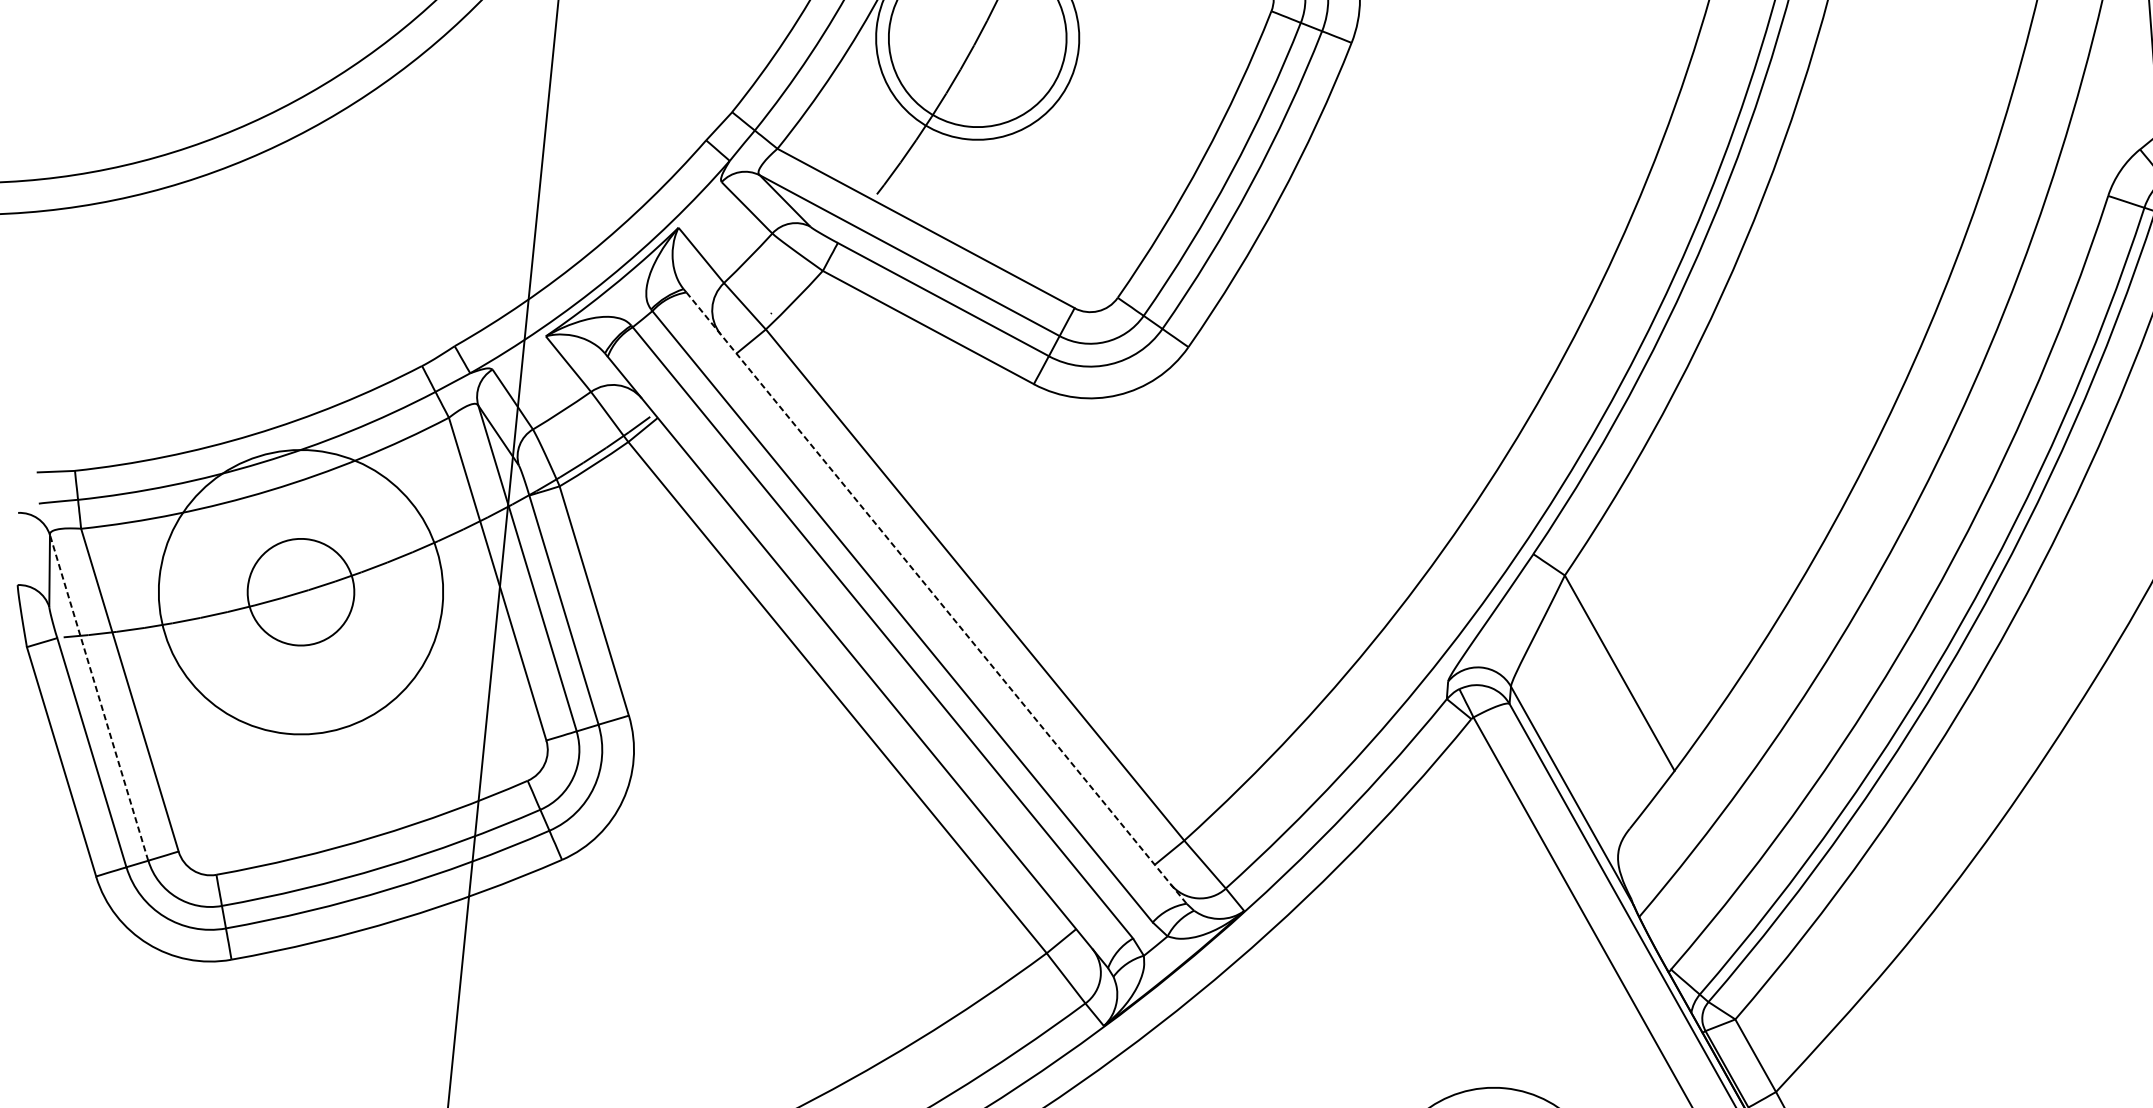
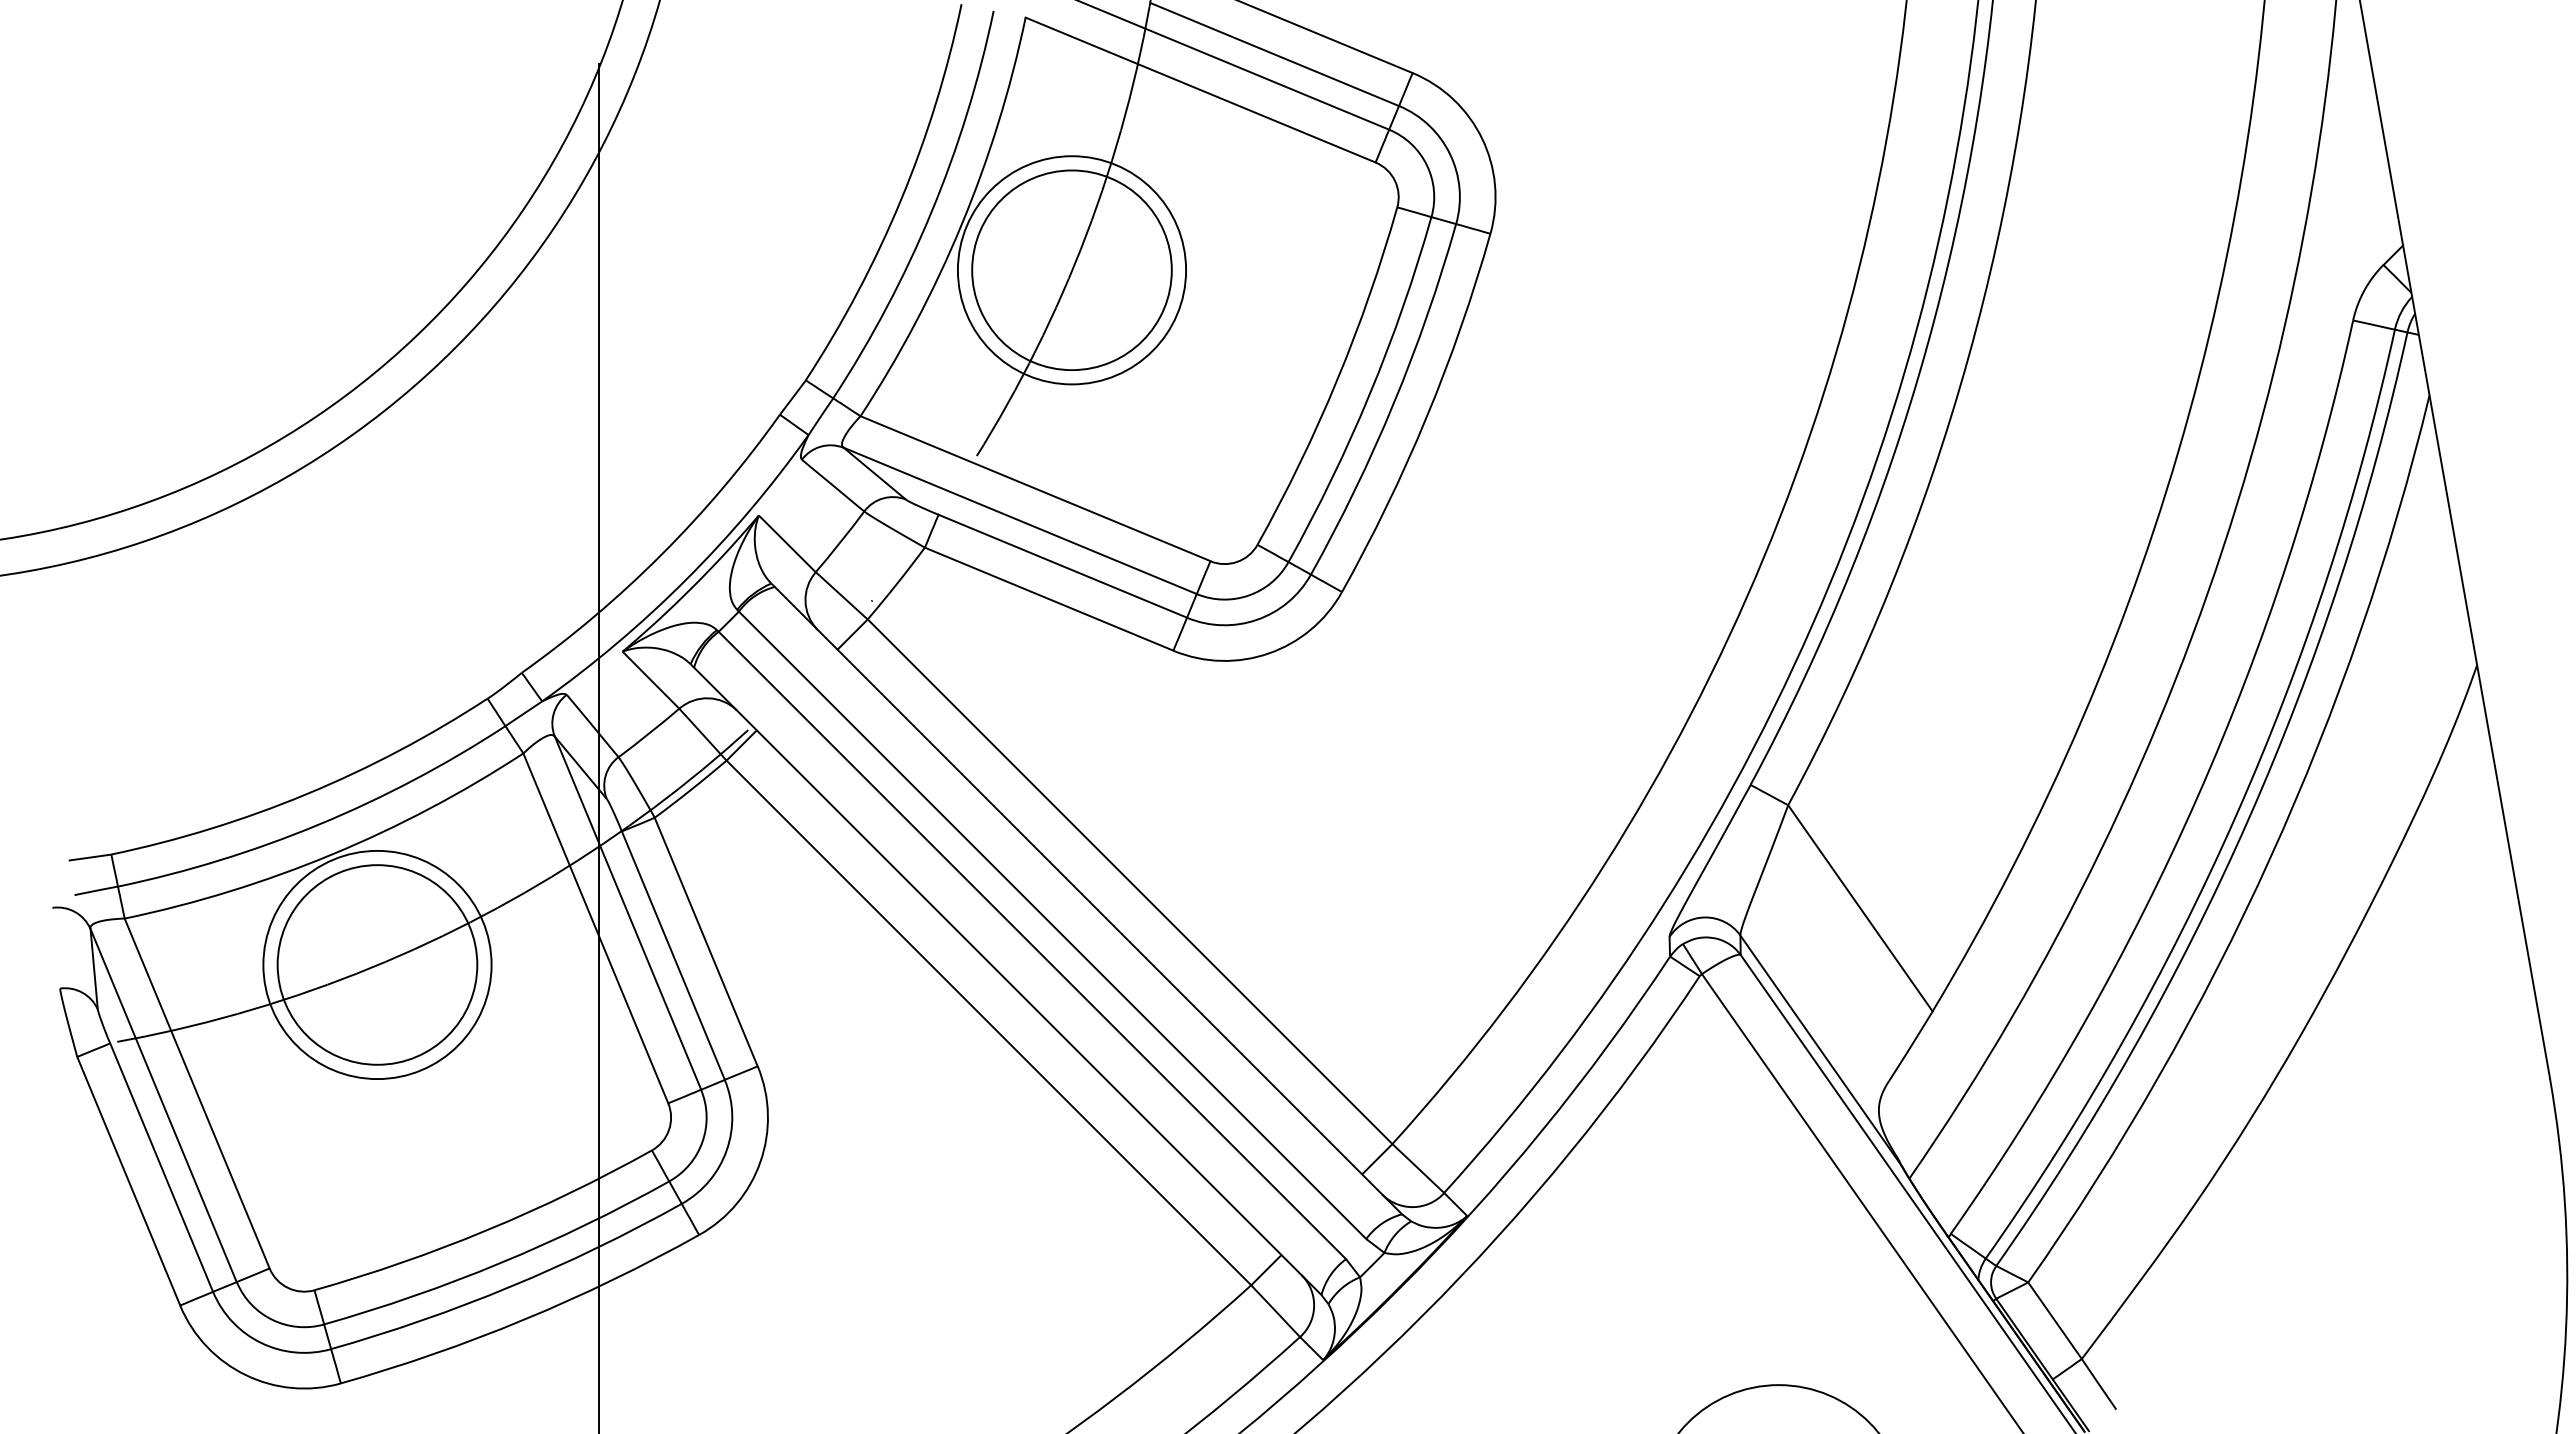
circle: (301, 591) -> (377, 964), size x0.71
circle: (301, 591) -> (377, 964), size x1.67
line: (936, 597) -> (1088, 900), dashed -> solid
line: (99, 697) -> (163, 1105), dashed -> solid

